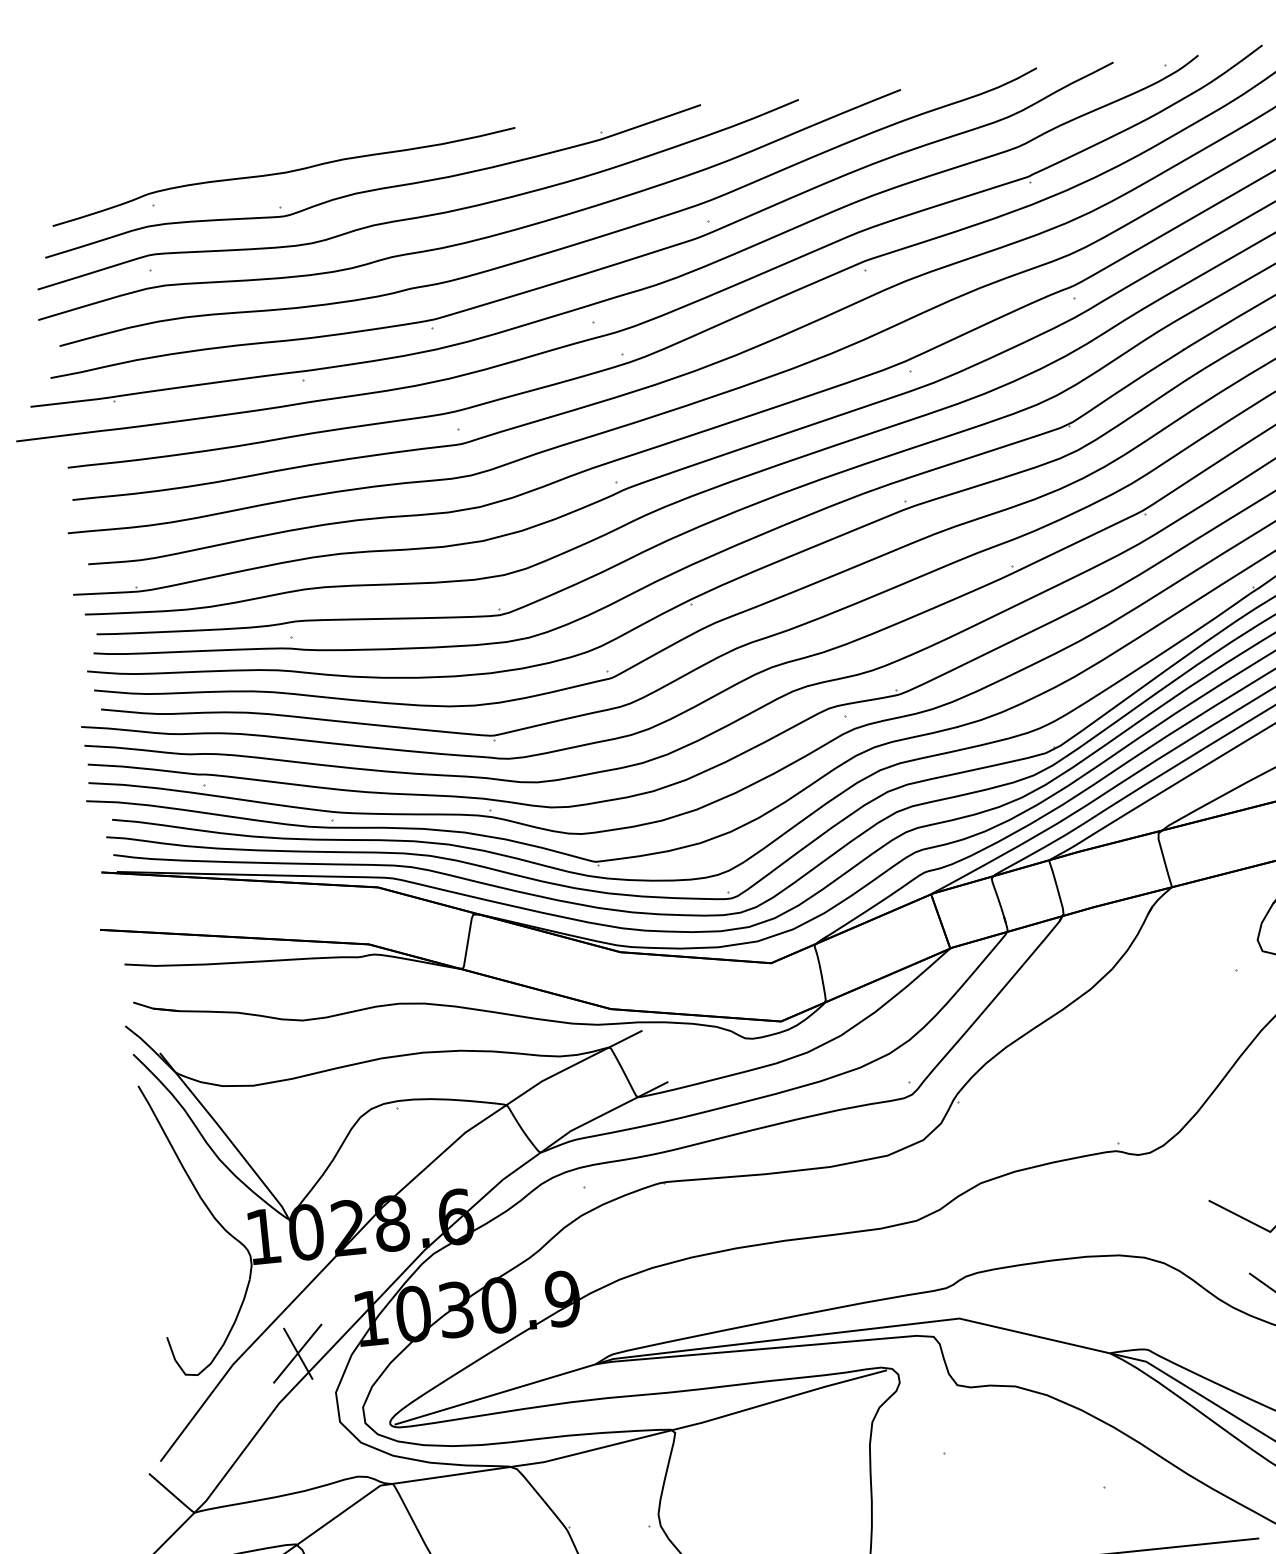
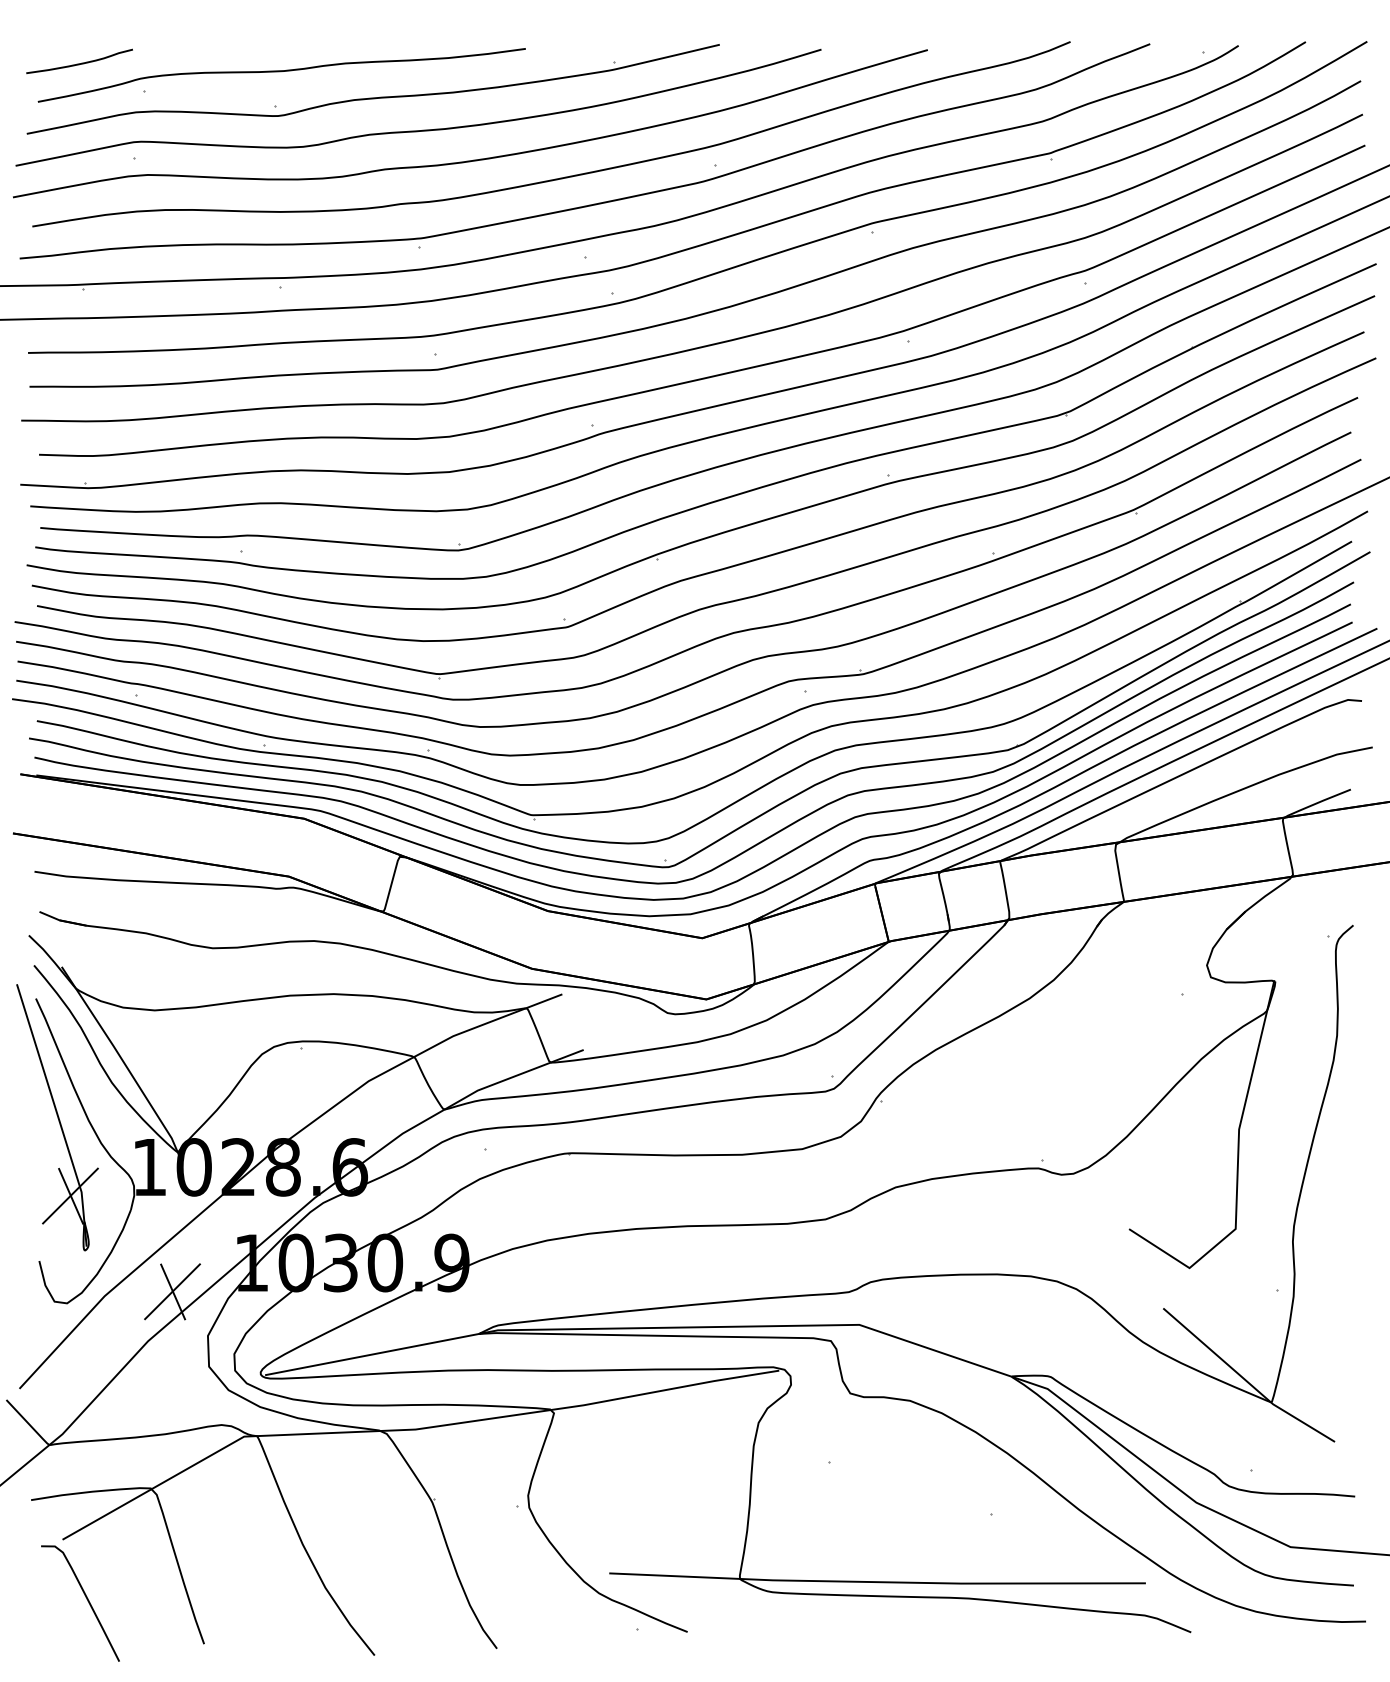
curve: (88, 185) -> (79, 63), added
part: (170, 1197) -> (57, 1117), added

